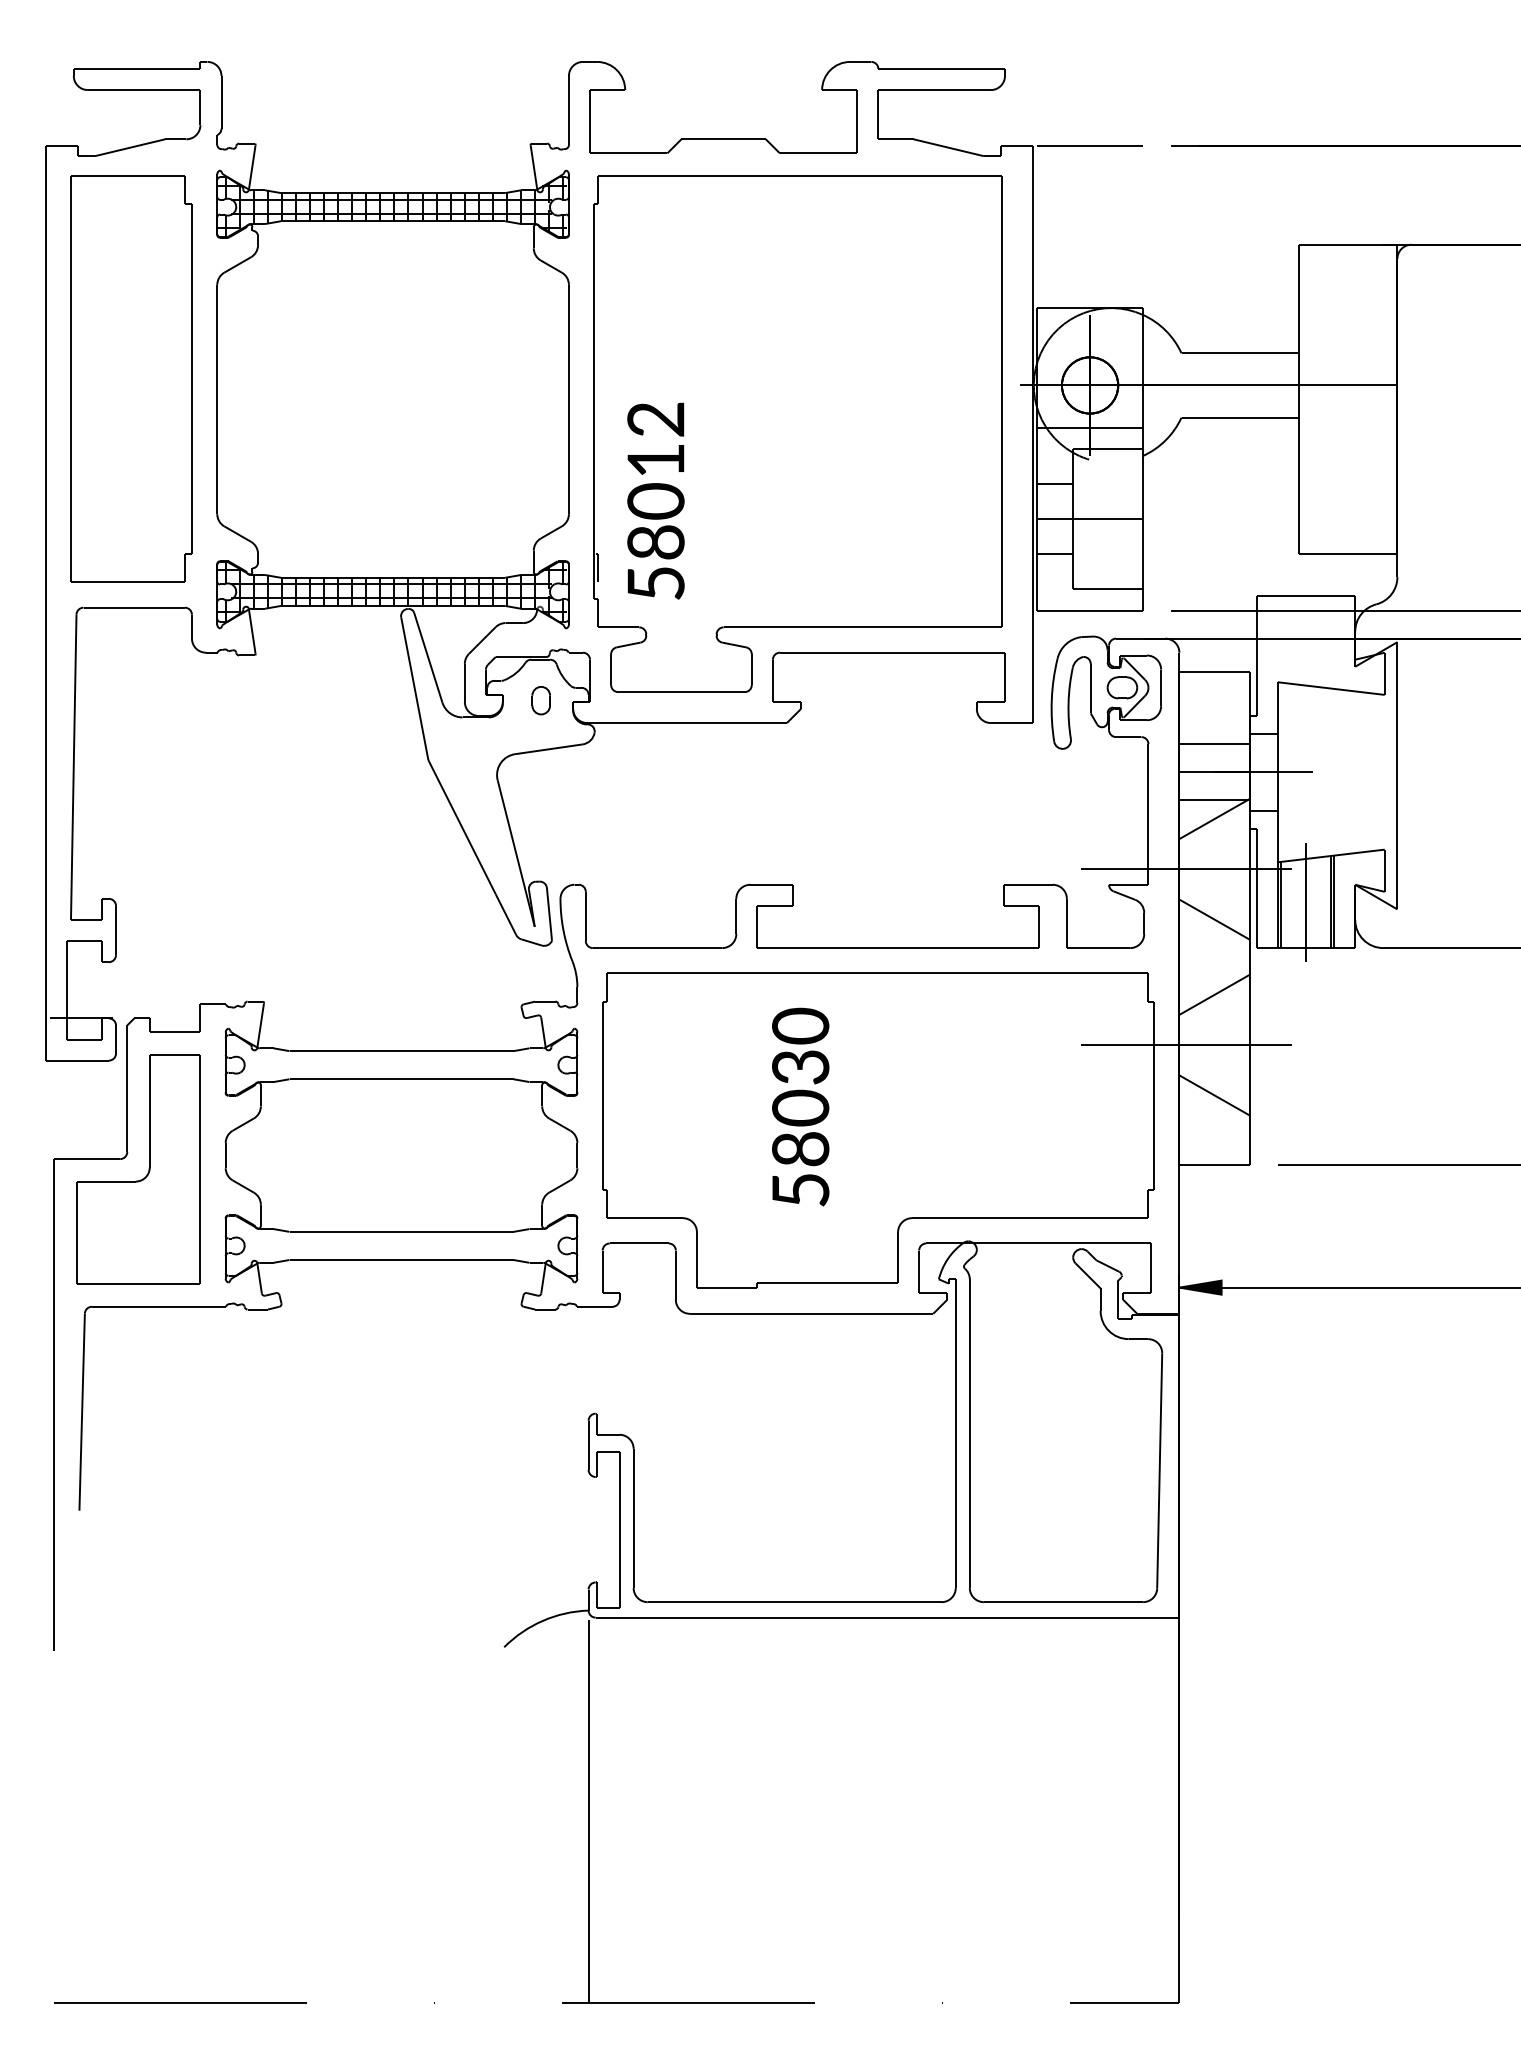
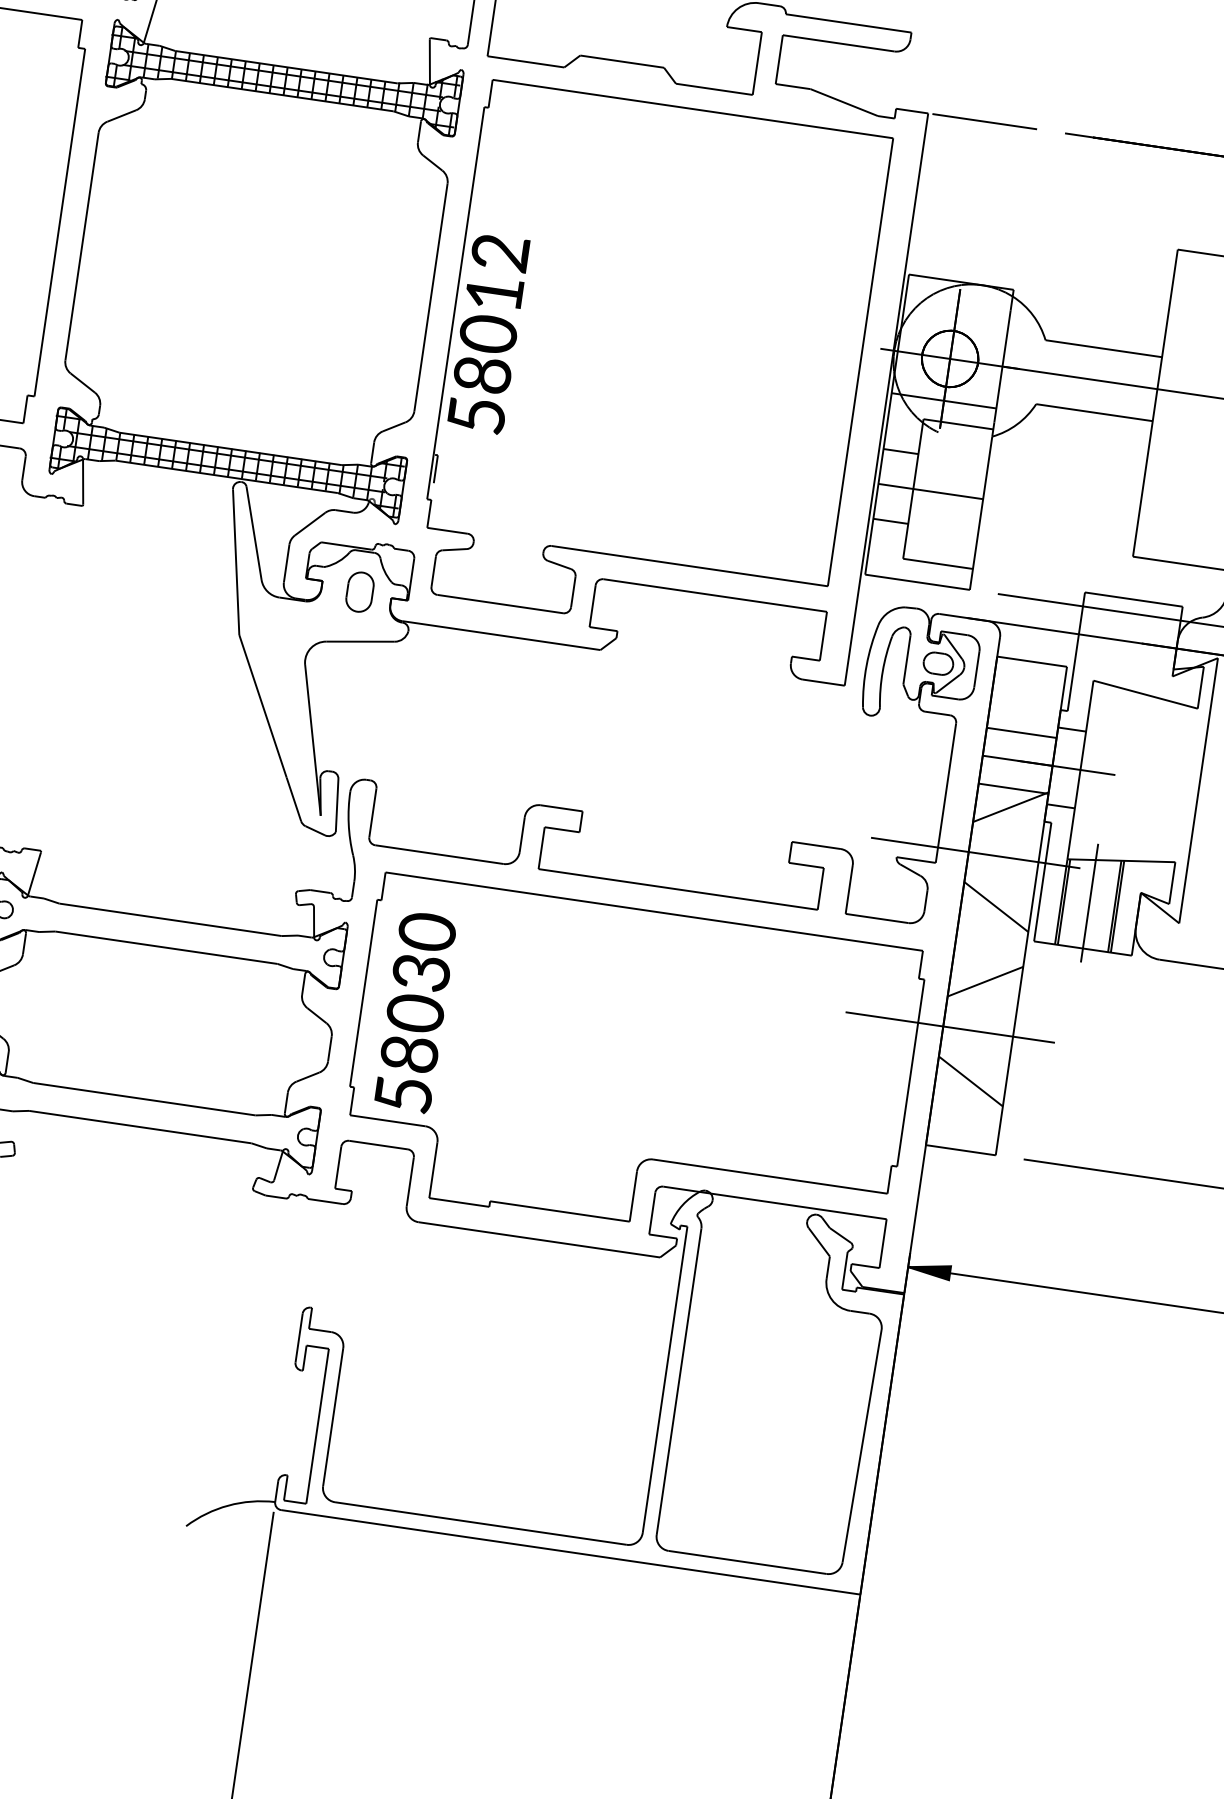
text: (655, 500) -> (488, 333), moved
part: (540, 700) -> (359, 592), size x1.43
text: (800, 1106) -> (415, 1011), moved

